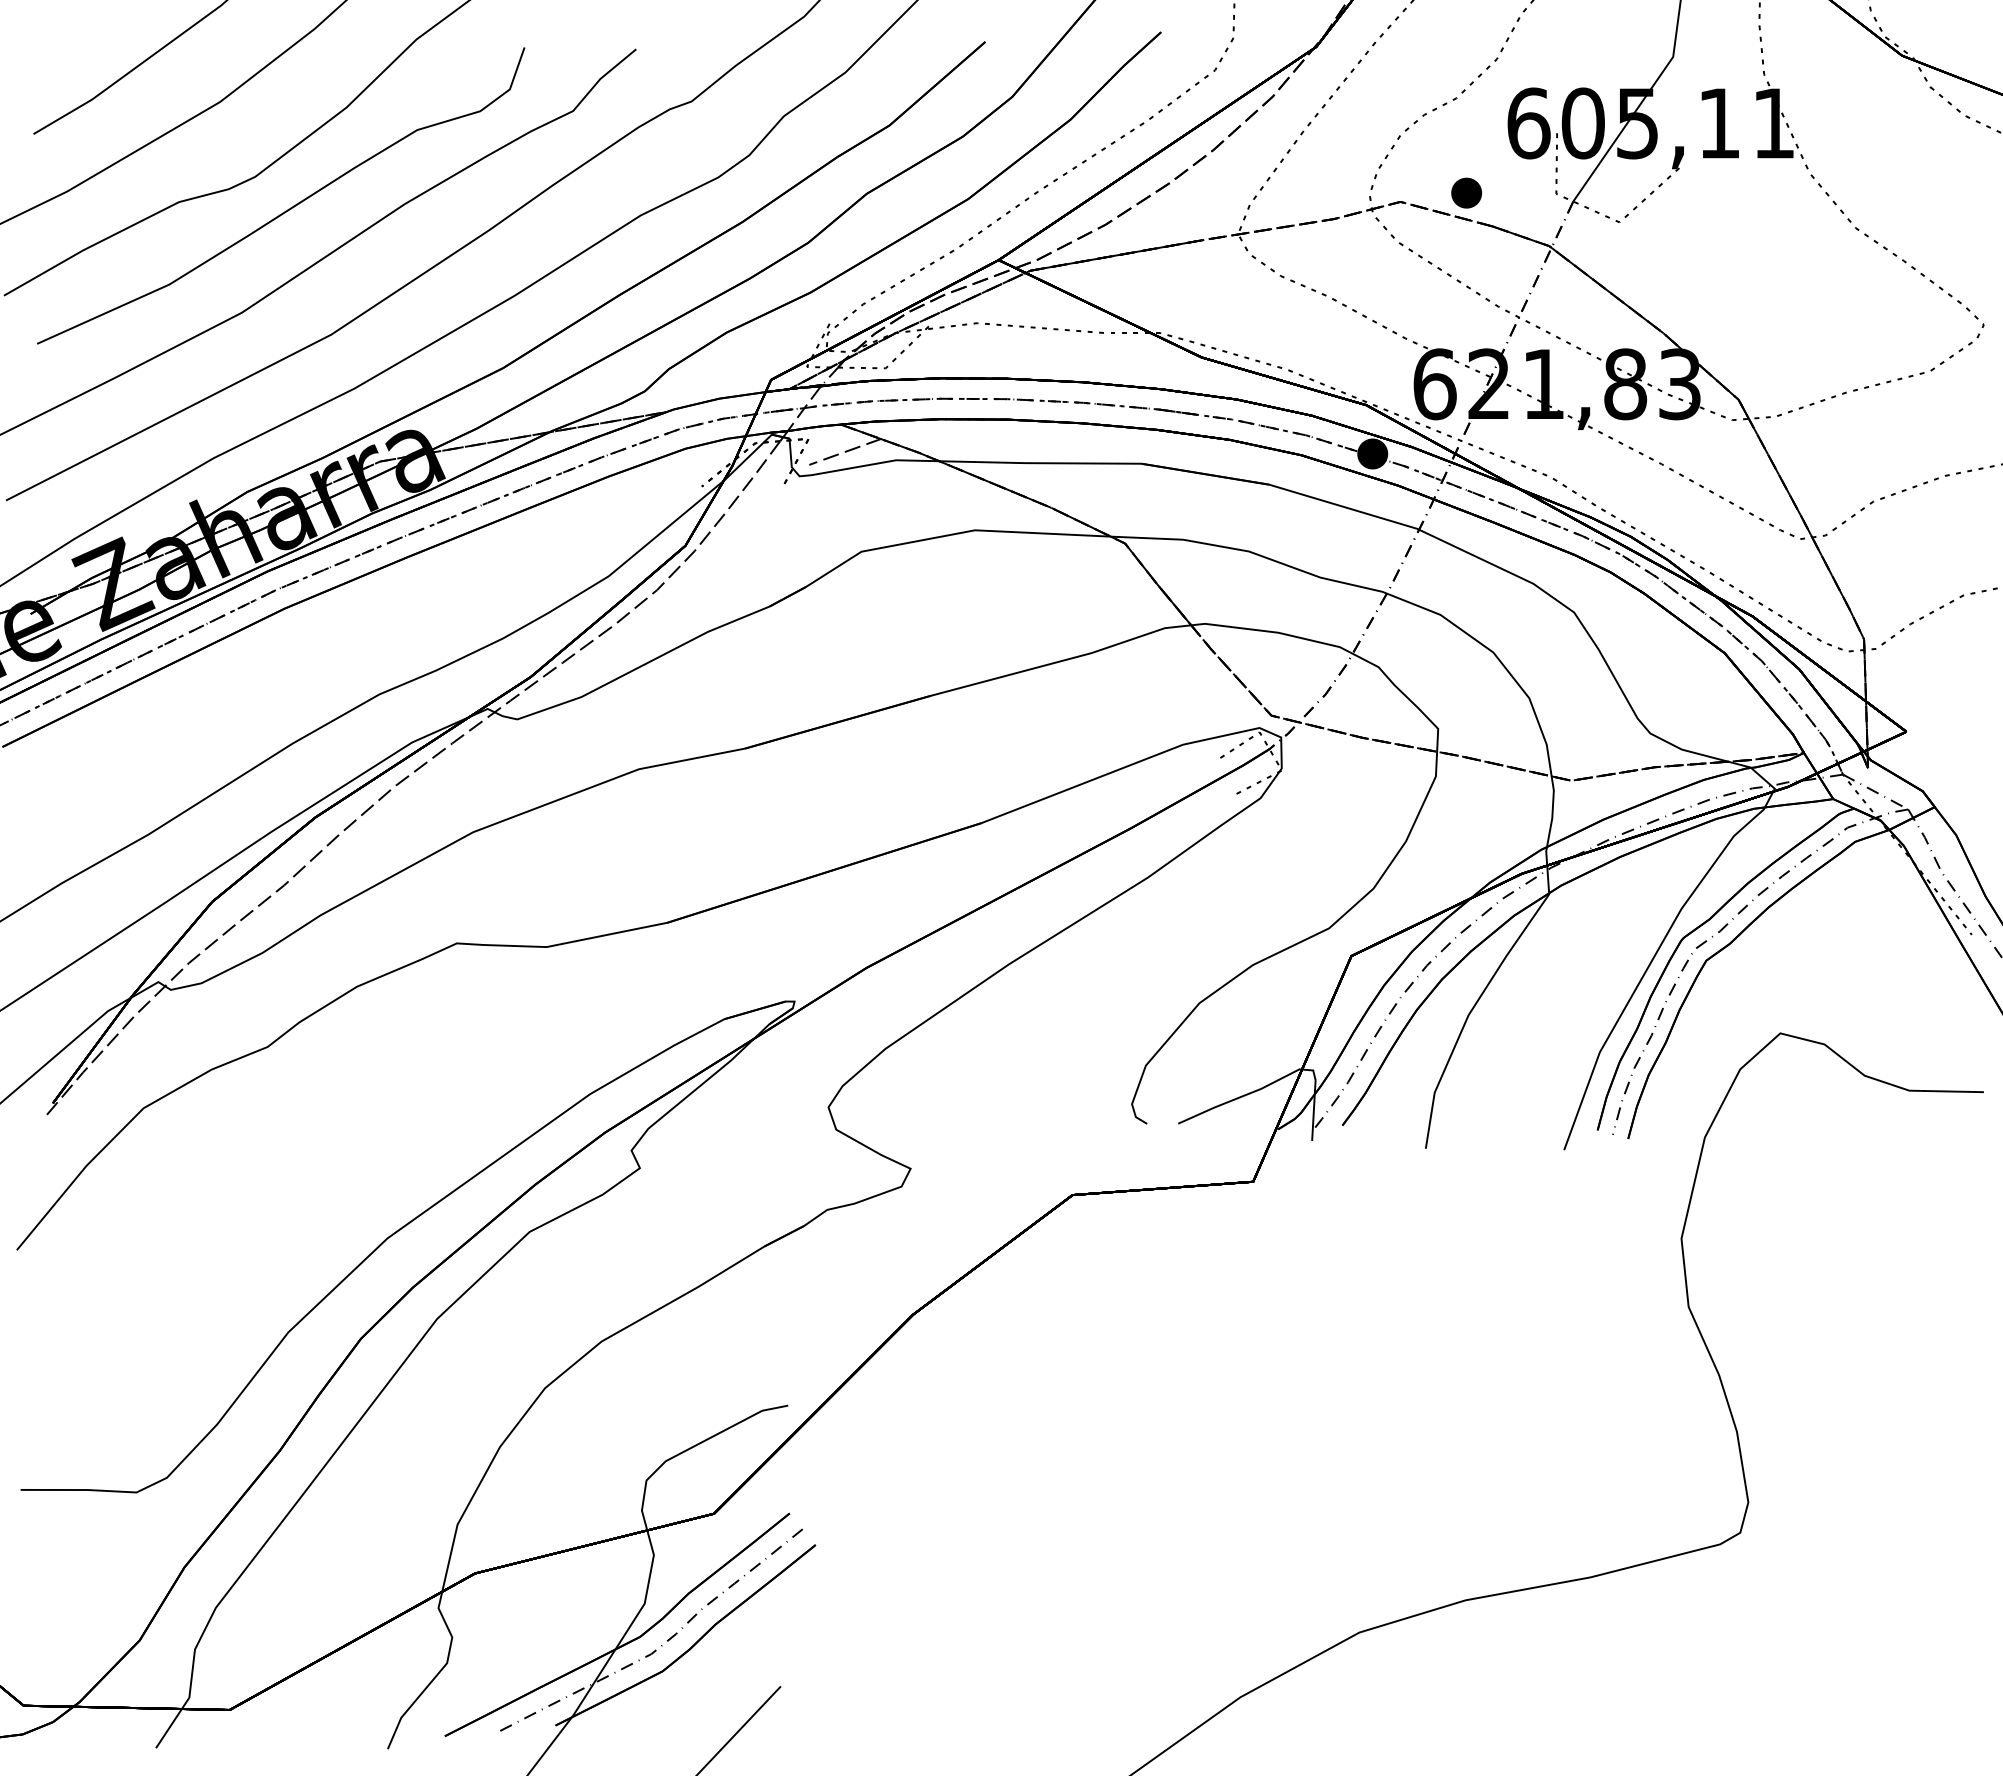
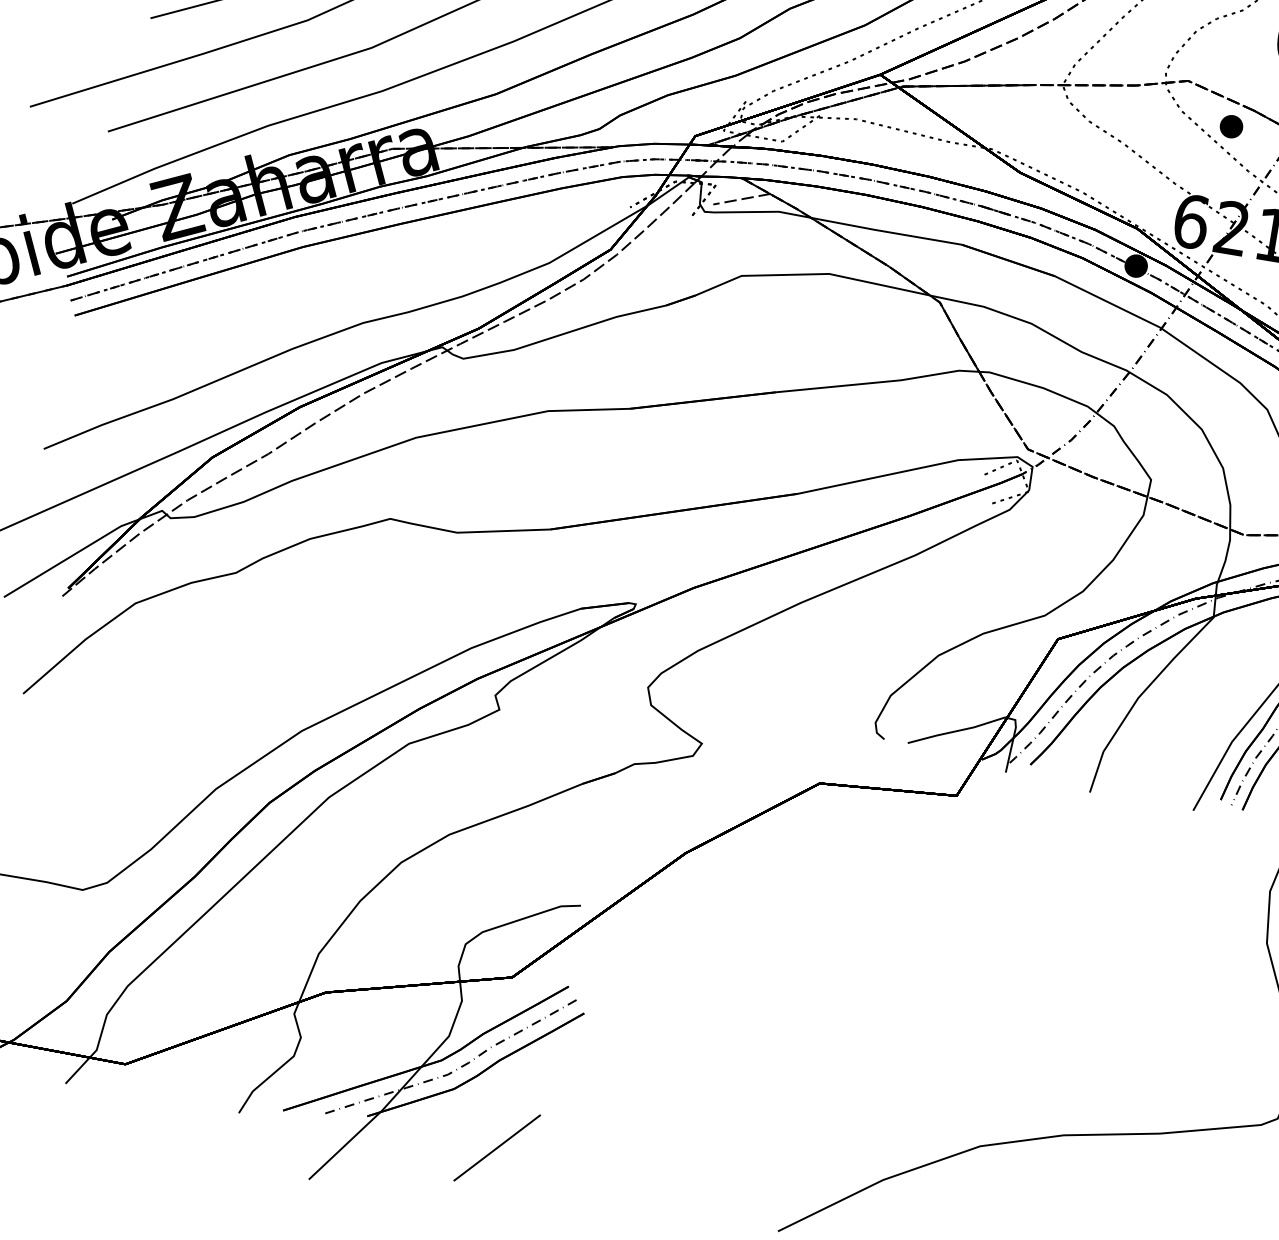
part: (1466, 192) -> (1231, 126), moved

